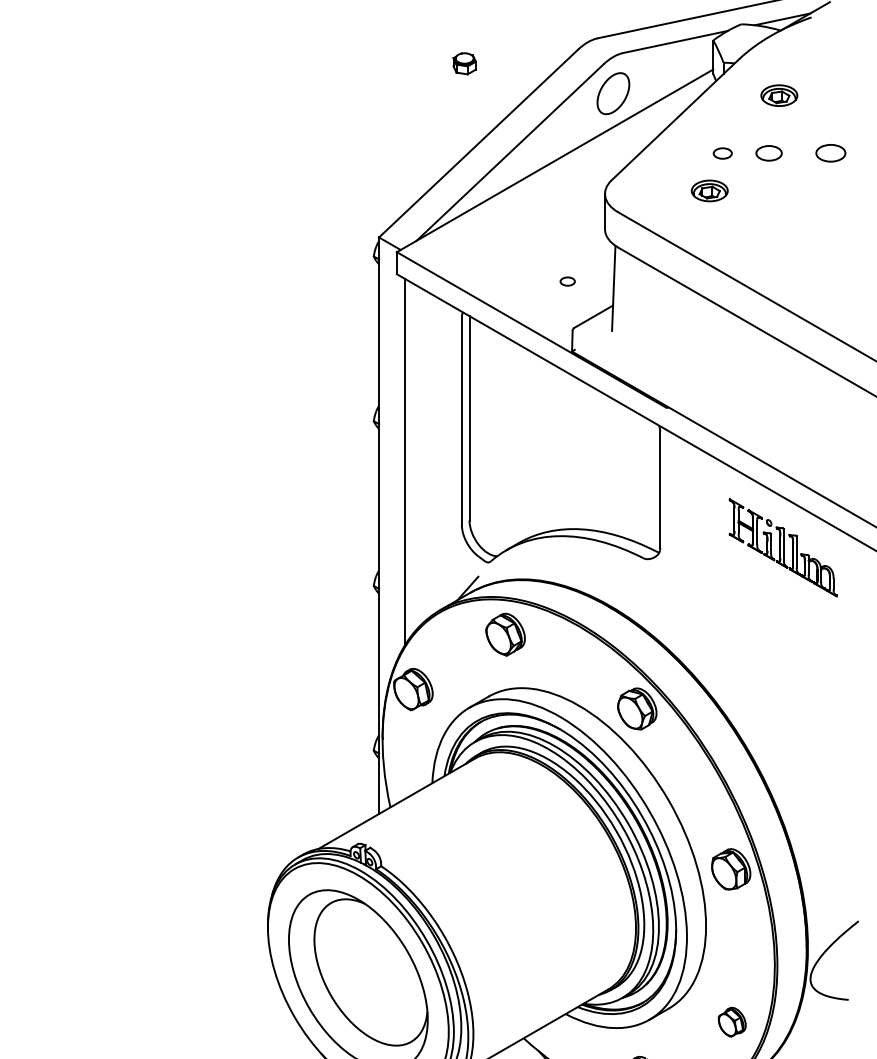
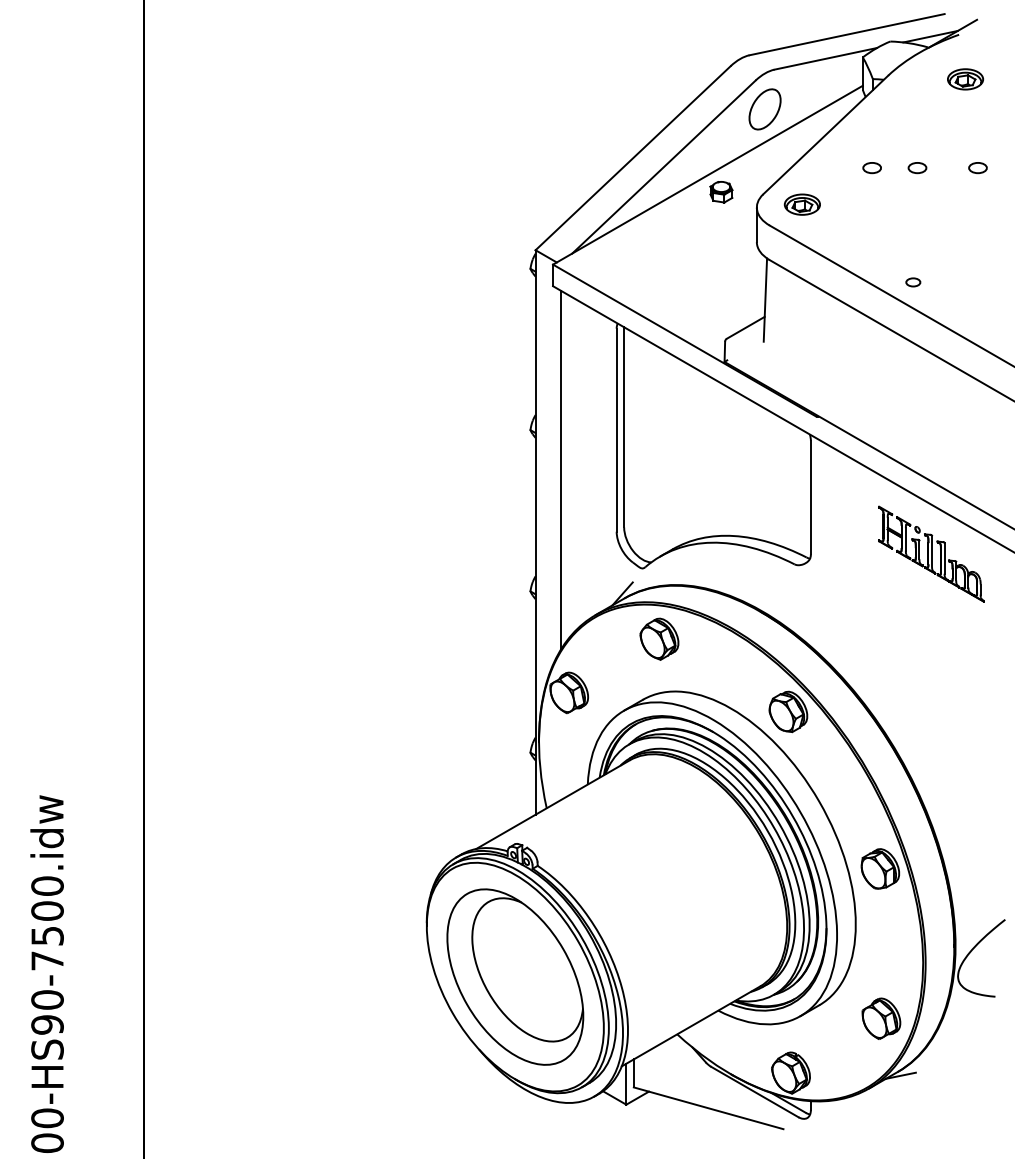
part: (464, 64) -> (721, 192), moved
part: (779, 95) -> (965, 79), moved
part: (769, 153) -> (917, 168), size x0.71
part: (830, 153) -> (977, 168), size x0.62
part: (708, 190) -> (801, 204), moved
part: (567, 281) -> (913, 282), moved
part: (732, 1022) -> (881, 1018), size x1.43

